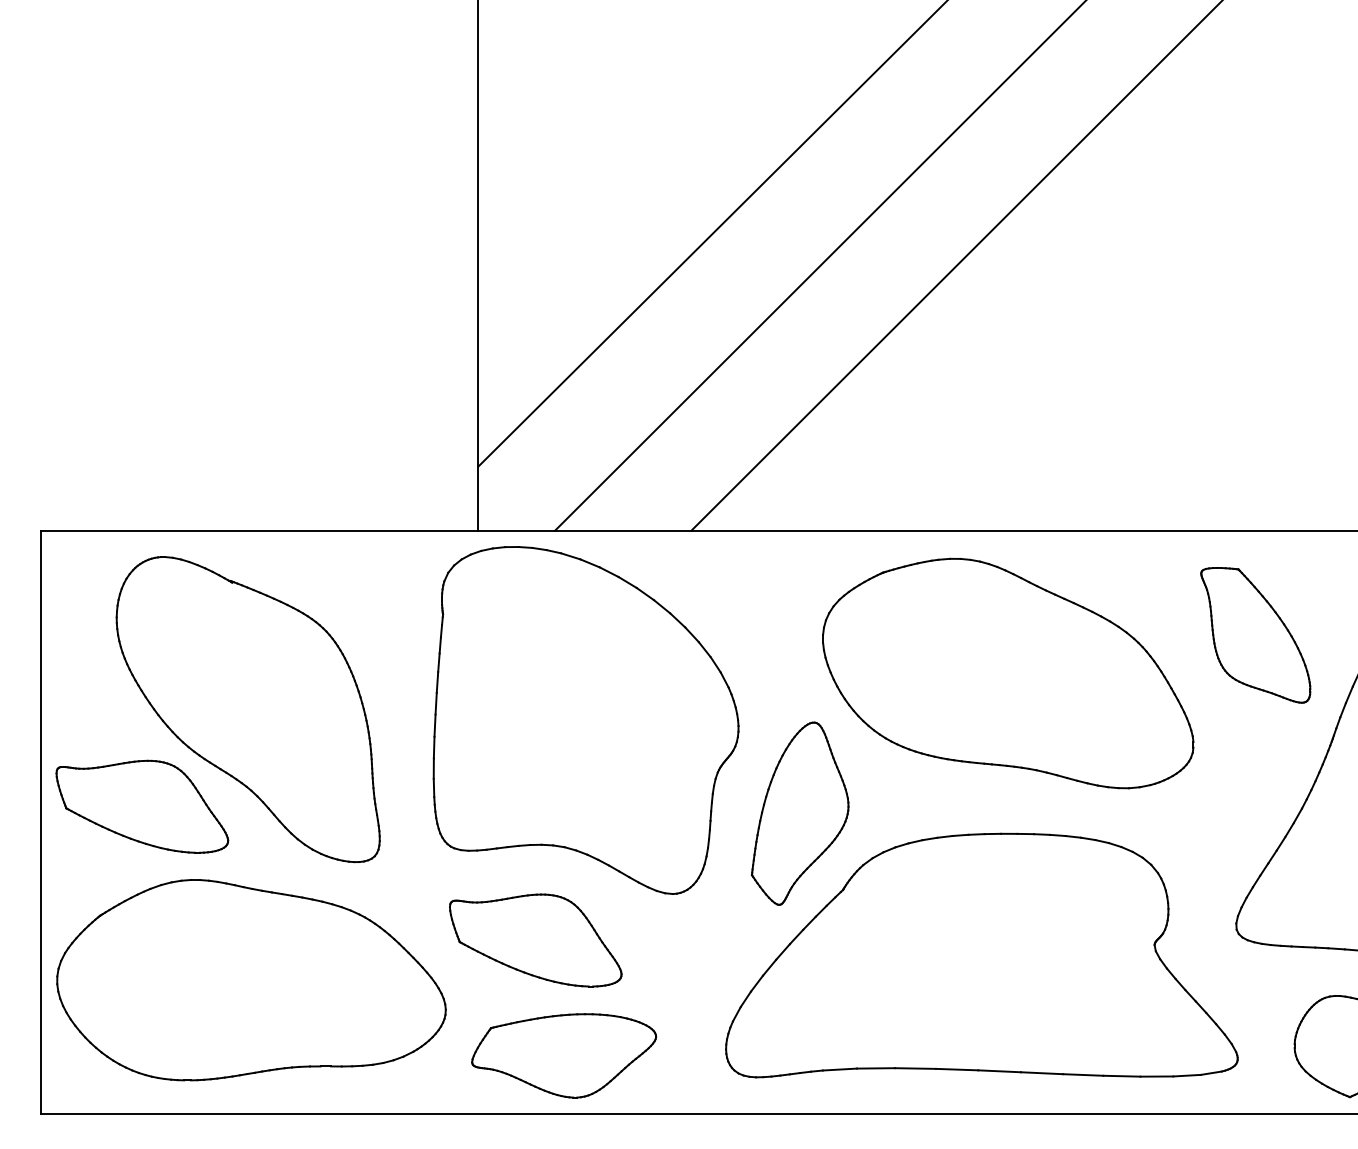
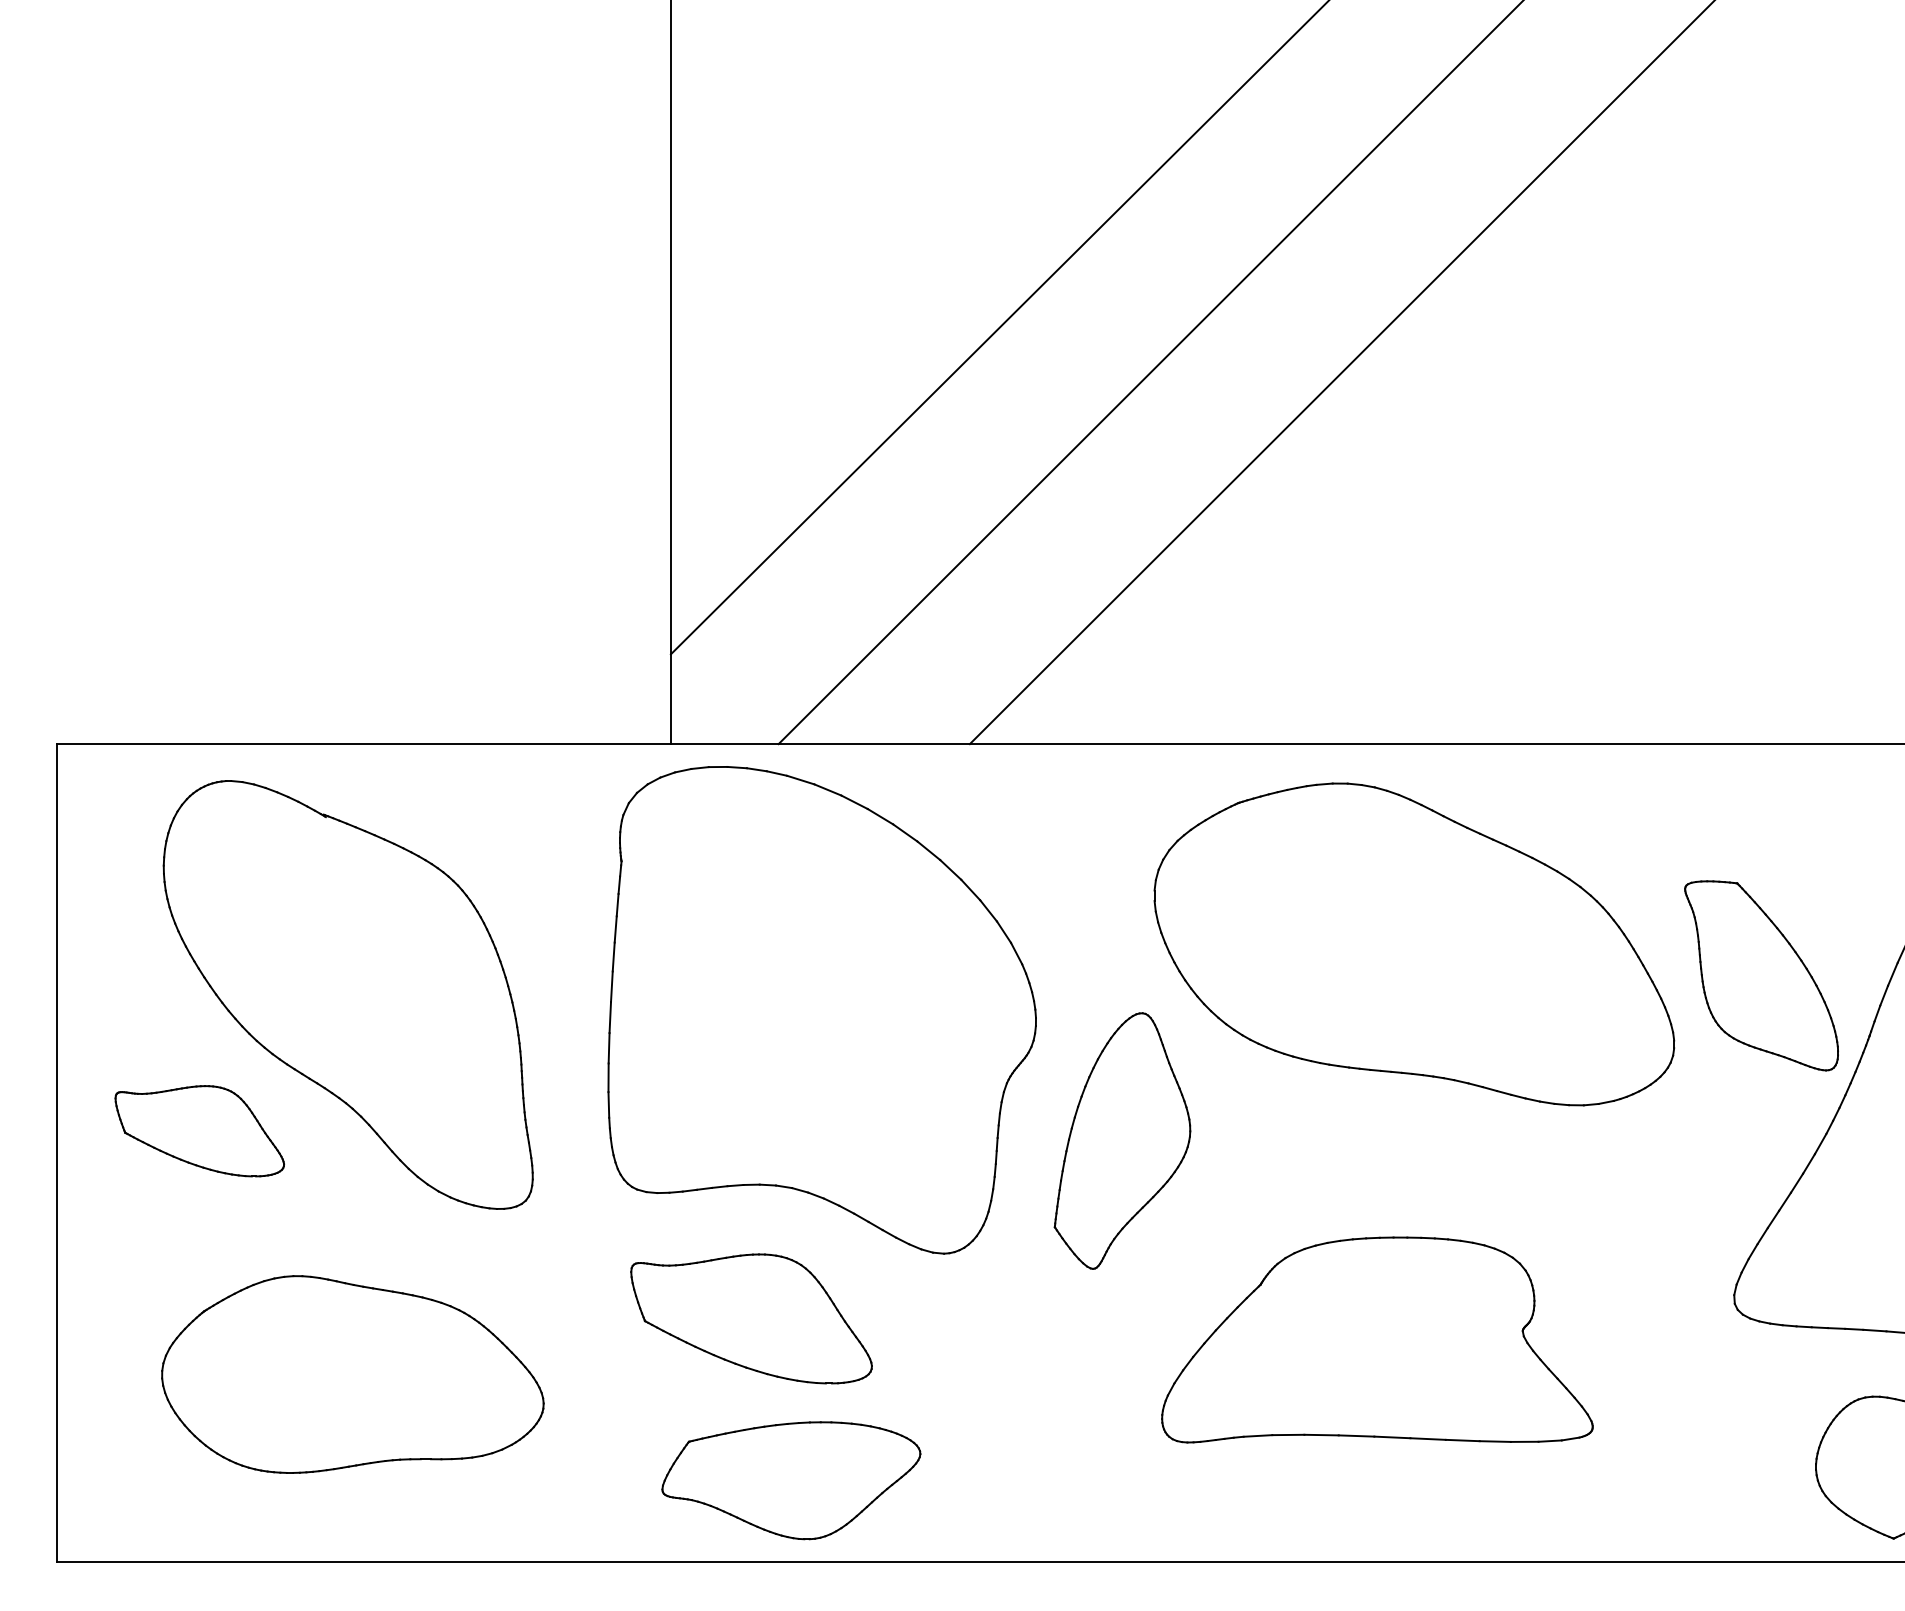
part: (1255, 635) -> (1761, 975), moved
part: (142, 806) -> (199, 1130), size x0.7
part: (981, 955) -> (1377, 1339), size x0.6
part: (251, 980) -> (352, 1374), size x0.7

